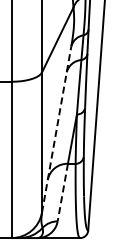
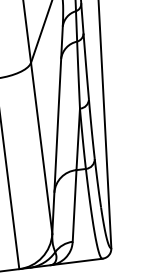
line: (56, 129) -> (57, 130), dashed -> solid
line: (62, 193) -> (74, 207), dashed -> solid

